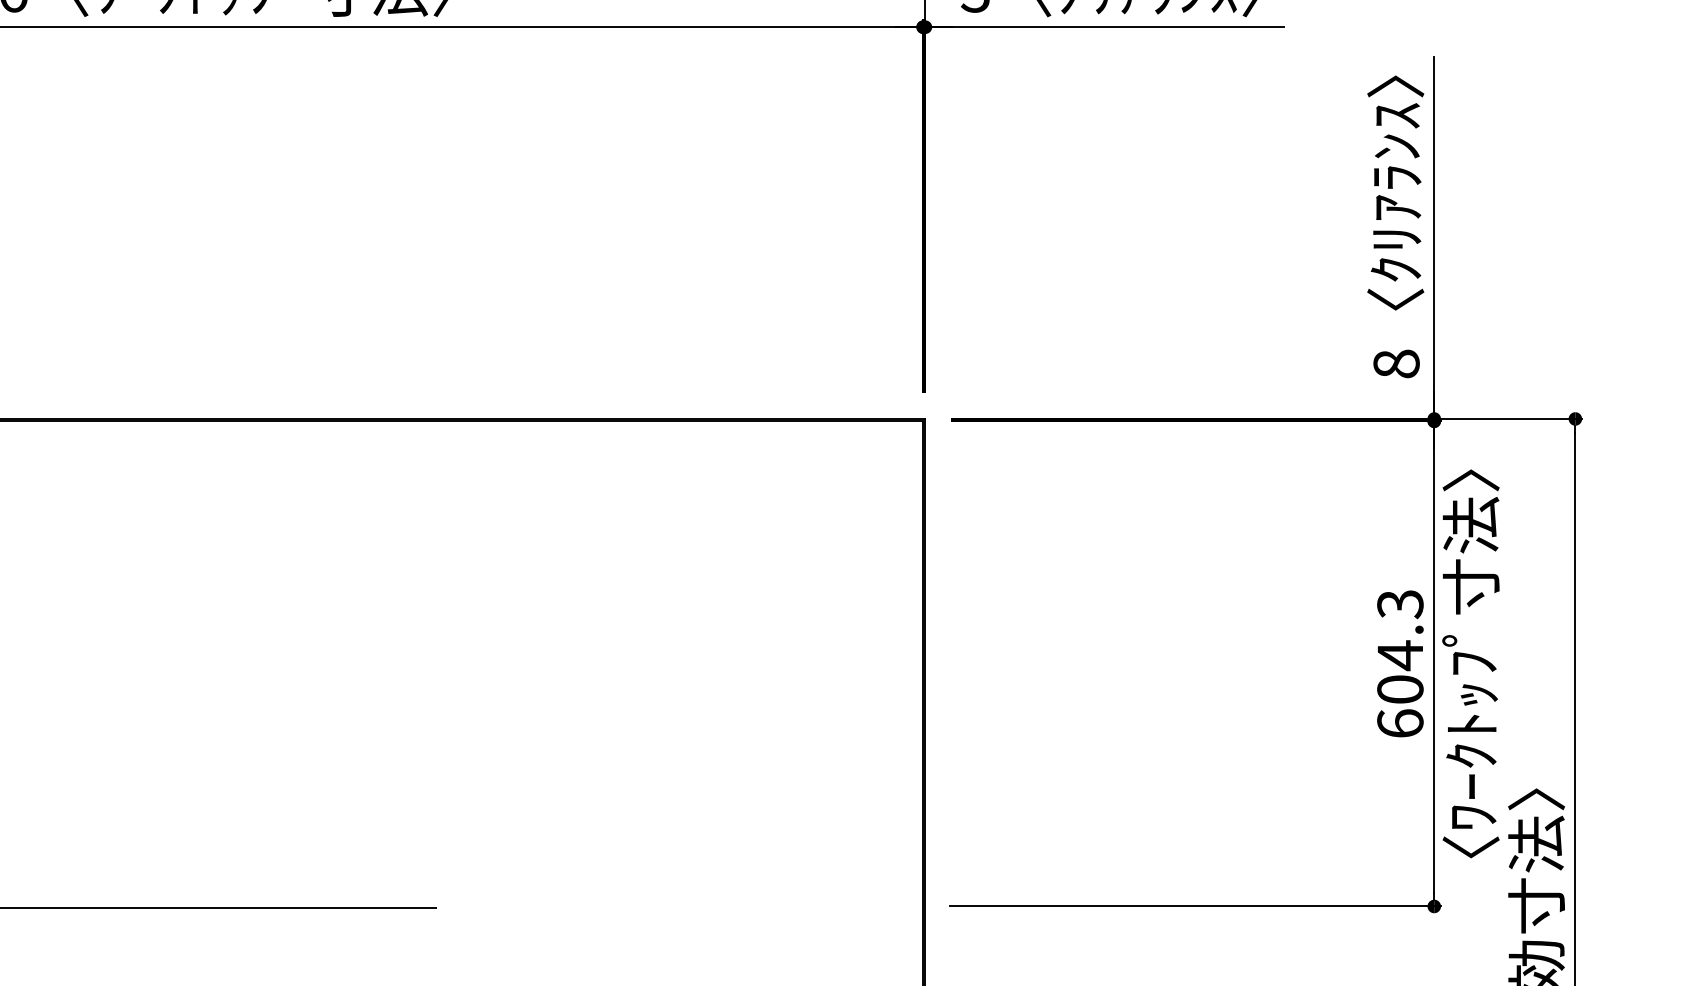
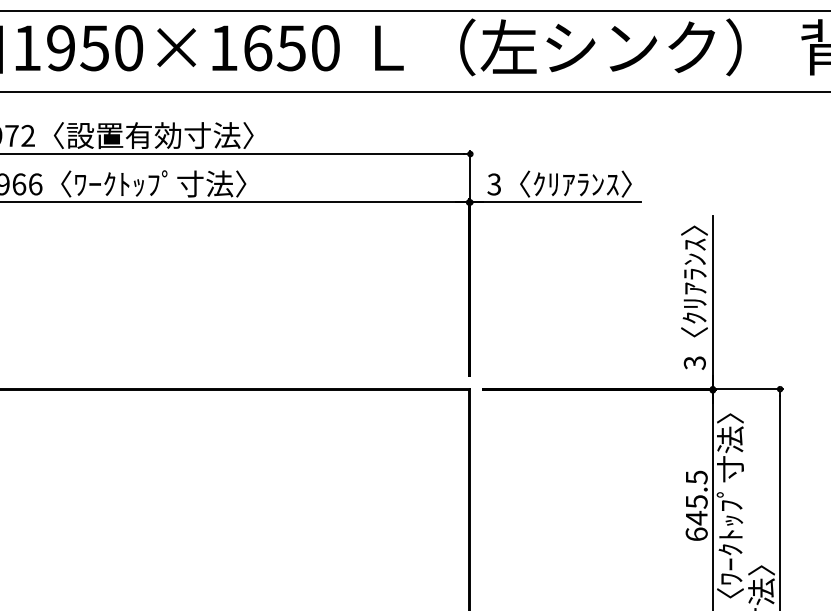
text: (1395, 363) -> (694, 362), 8 -> 3
text: (1399, 646) -> (696, 497), 604.3 -> 645.5

